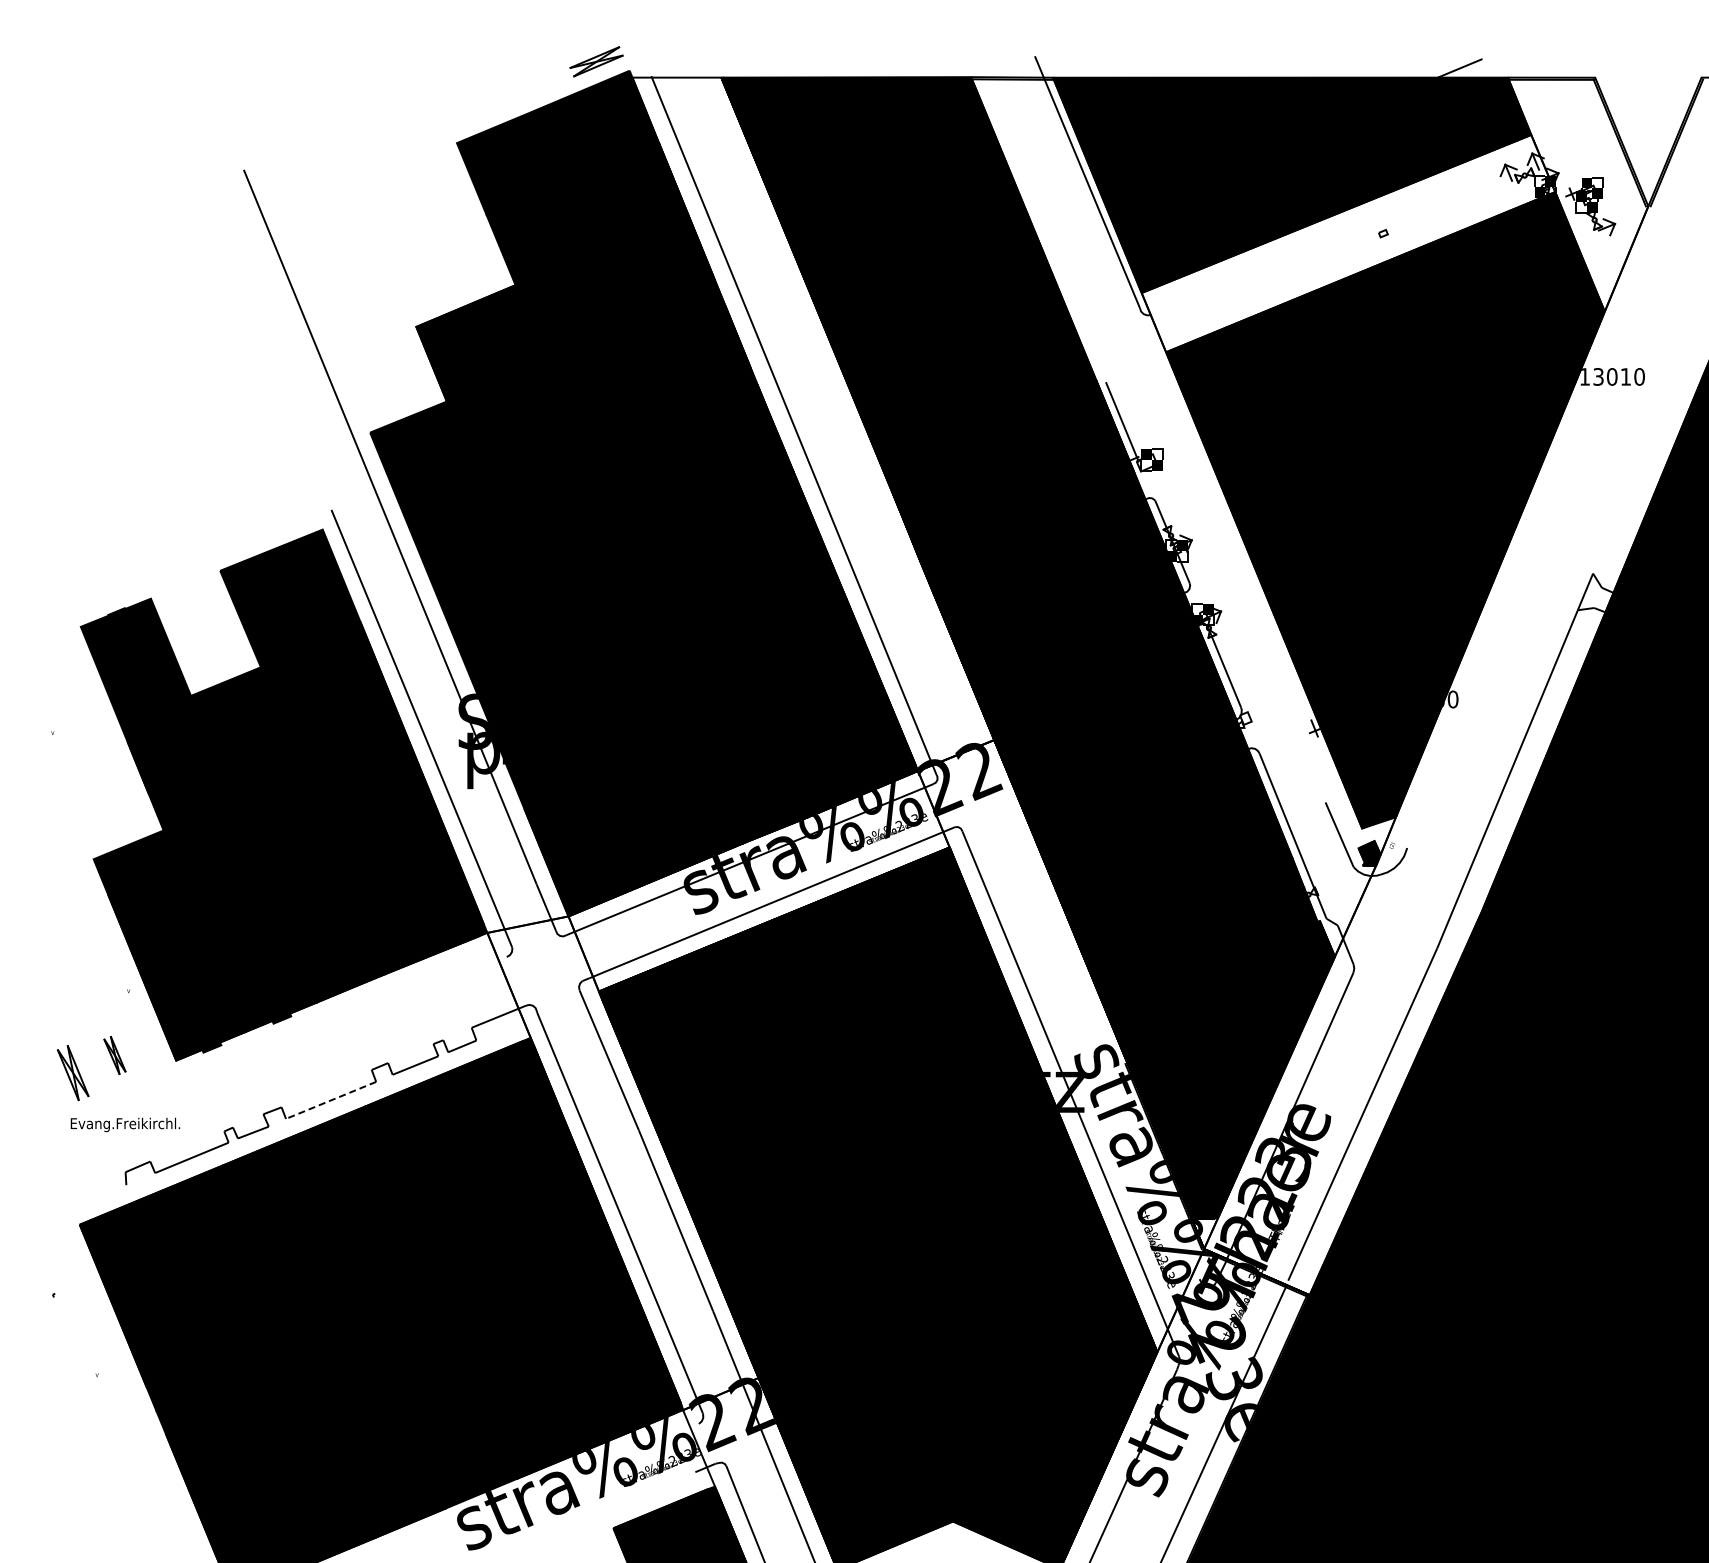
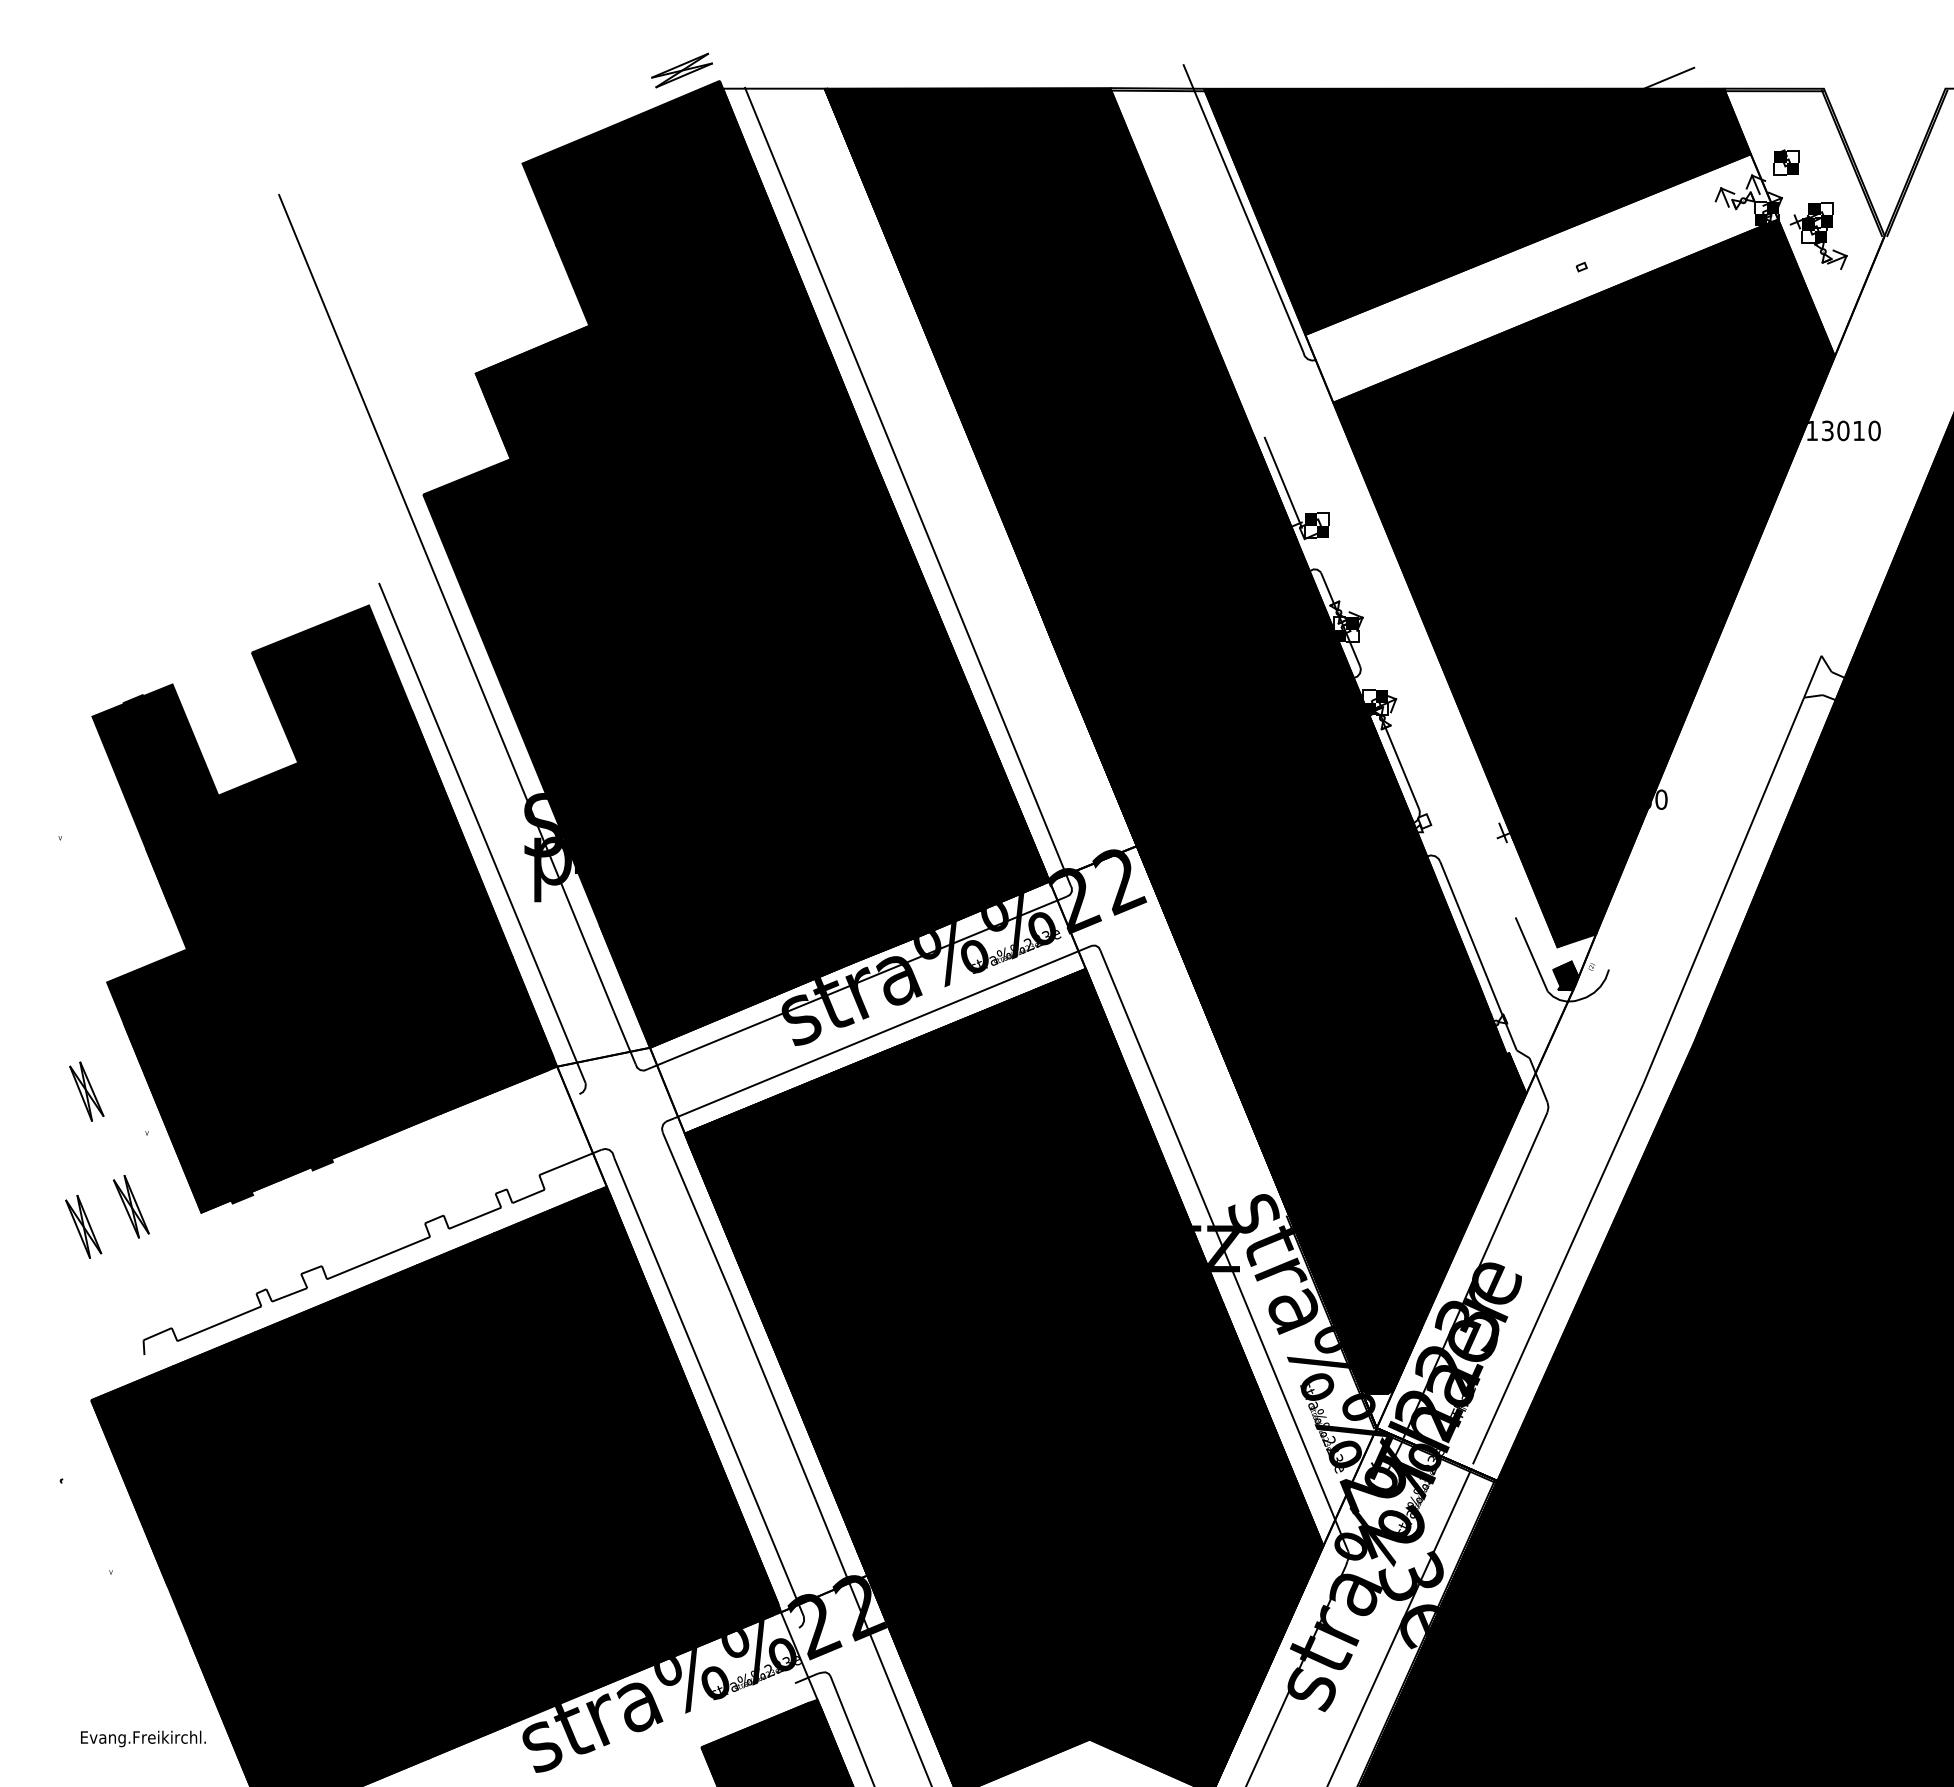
part: (1562, 141) -> (1786, 161), added
part: (75, 954) -> (86, 1091), added
part: (114, 1055) -> (130, 1206), size x1.43
line: (331, 1100) -> (379, 1258), dashed -> solid
text: (125, 1124) -> (143, 1738), moved

